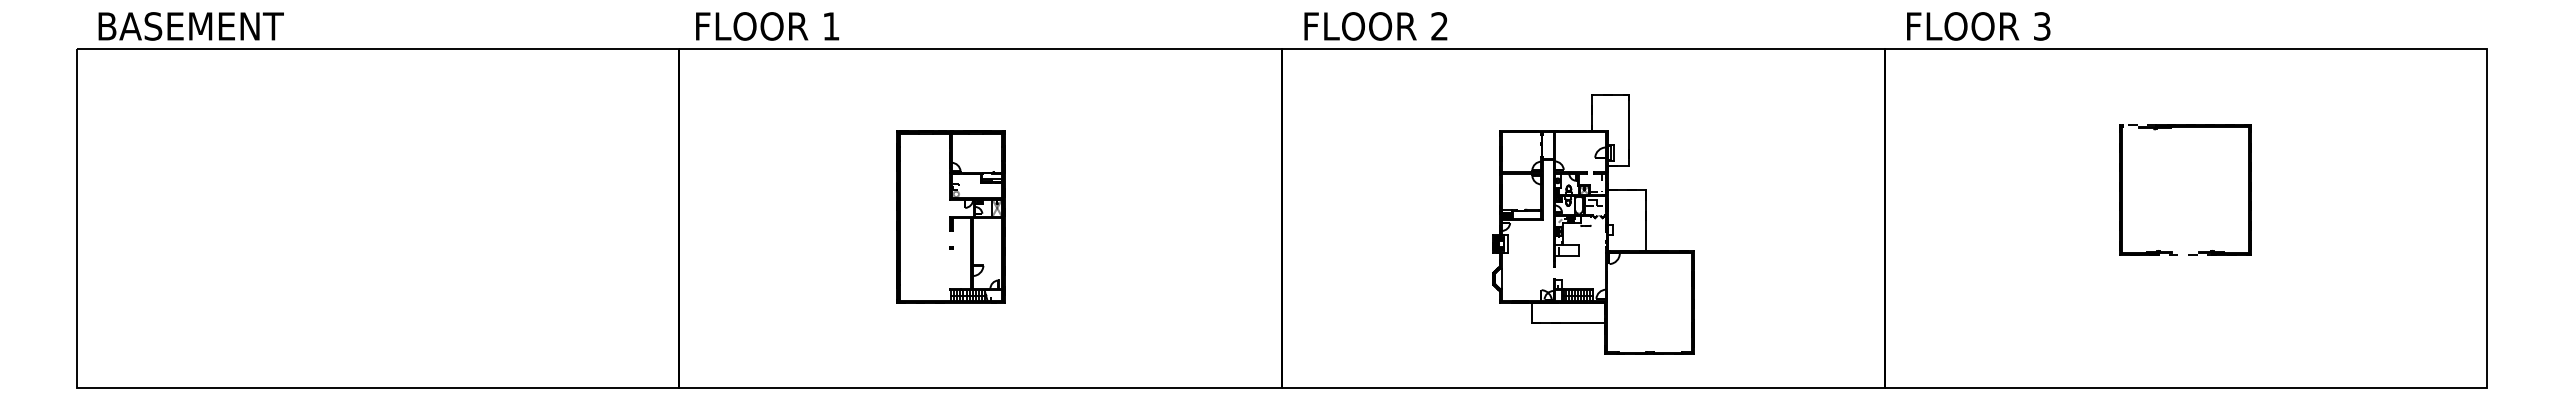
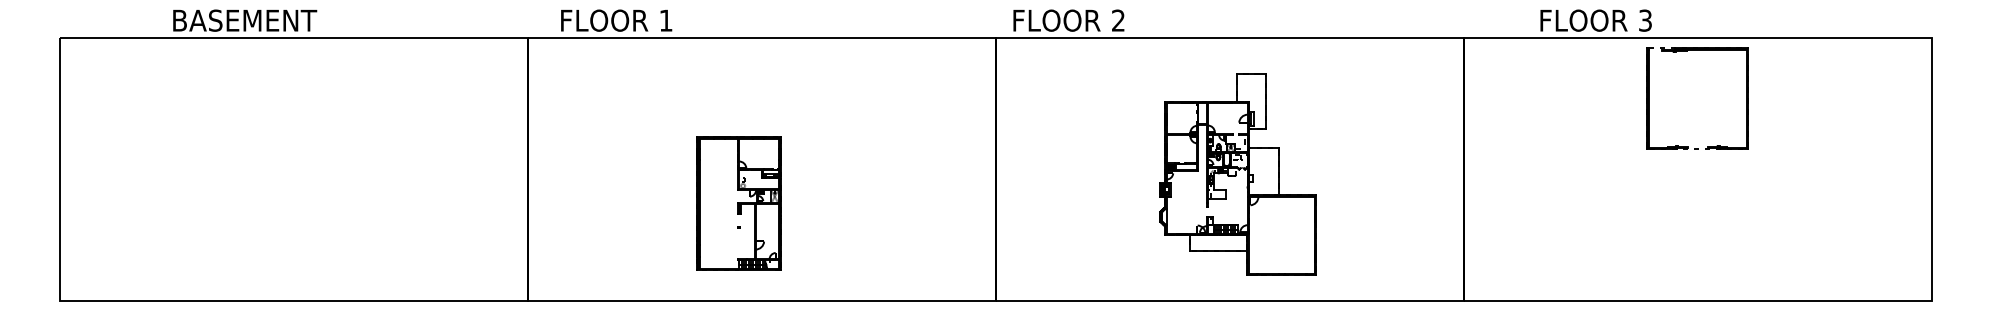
text: (190, 26) -> (244, 20), moved
text: (767, 26) -> (616, 20), moved
text: (1978, 26) -> (1596, 20), moved
part: (2185, 127) -> (1697, 50), moved
part: (950, 216) -> (738, 203), moved

